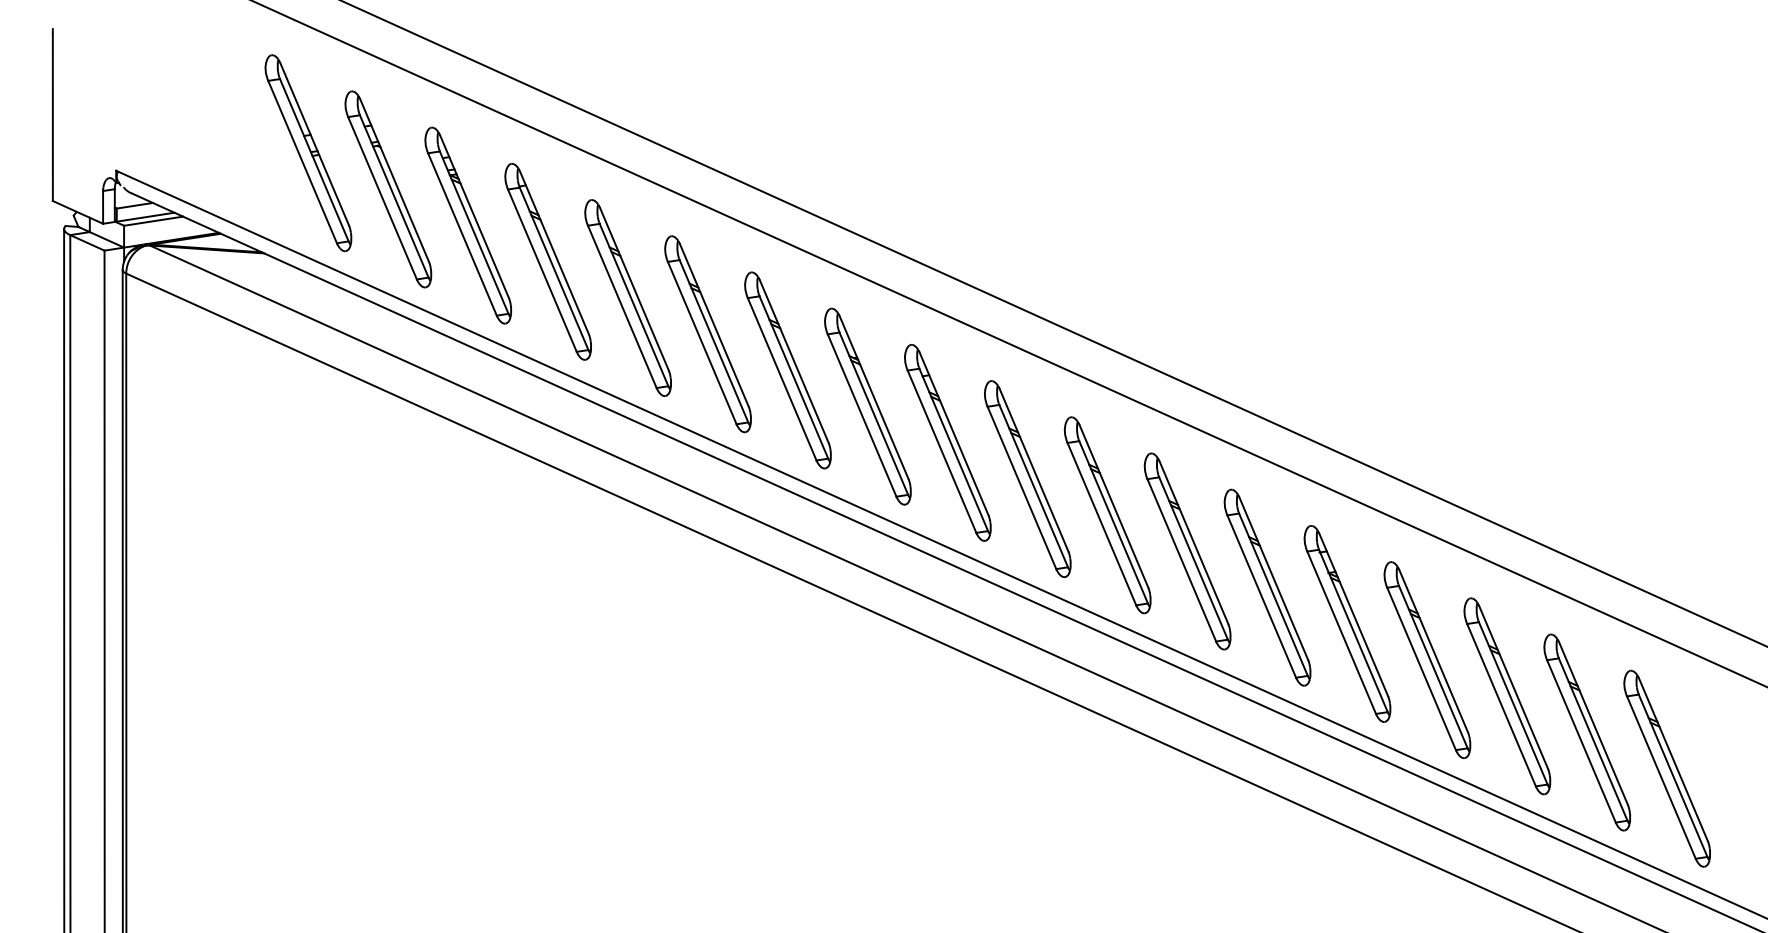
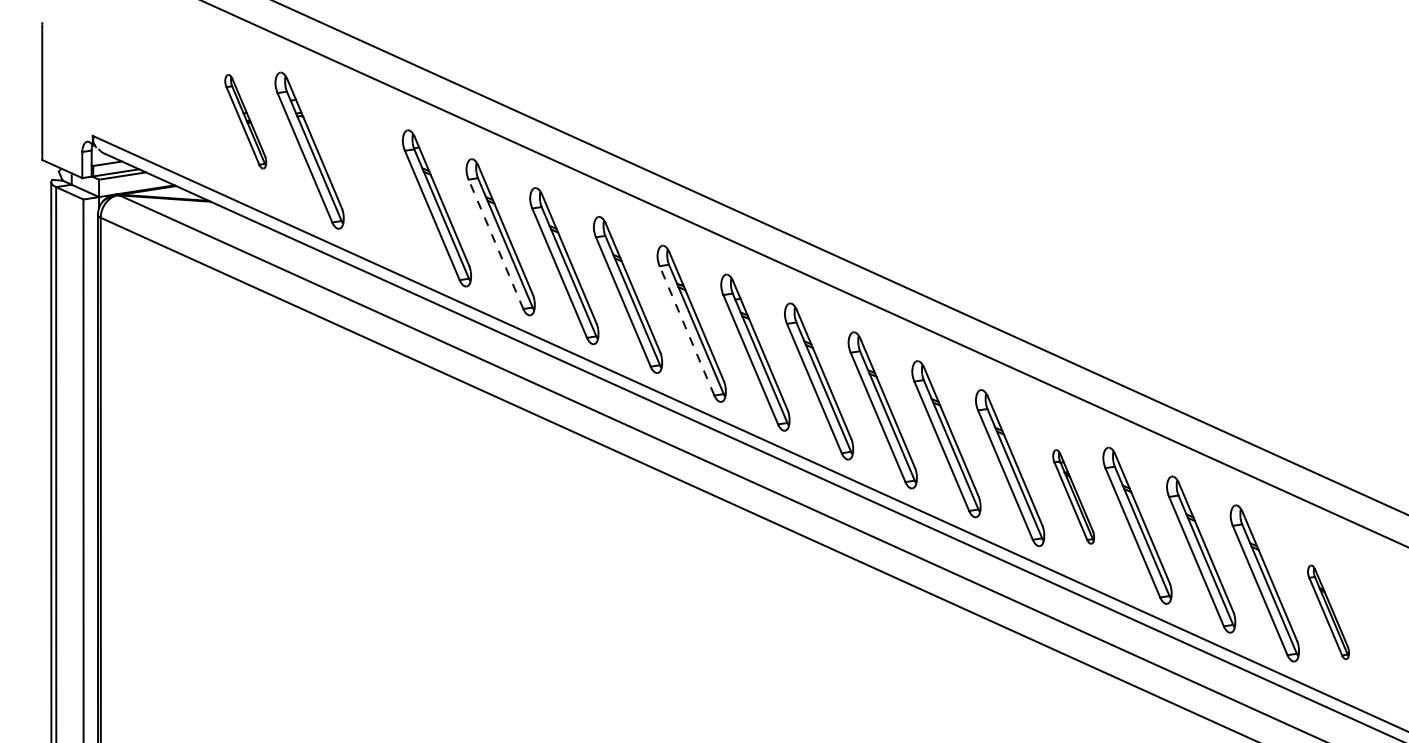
part: (307, 152) -> (245, 121), size x0.6
part: (468, 225) -> (373, 179), removed
line: (621, 305) -> (495, 243), solid -> dashed
line: (861, 415) -> (686, 330), solid -> dashed
part: (1347, 623) -> (1073, 496), size x0.6
part: (1667, 768) -> (1328, 612), size x0.6

